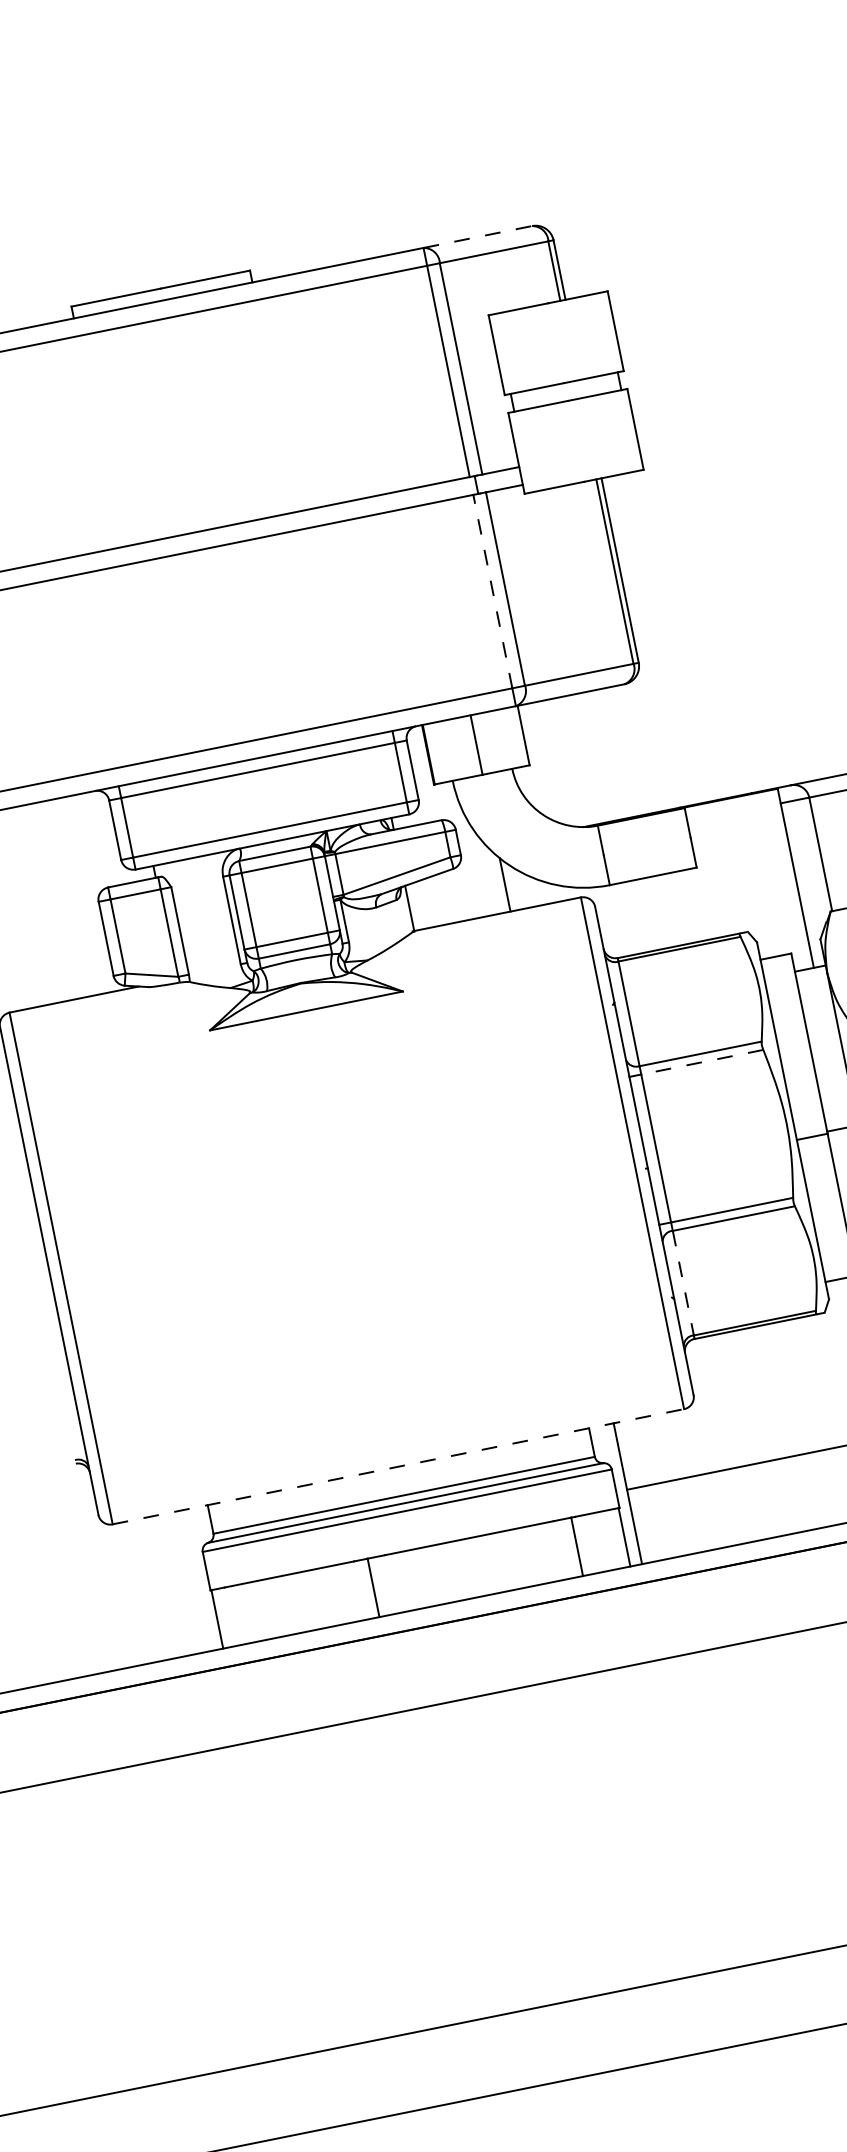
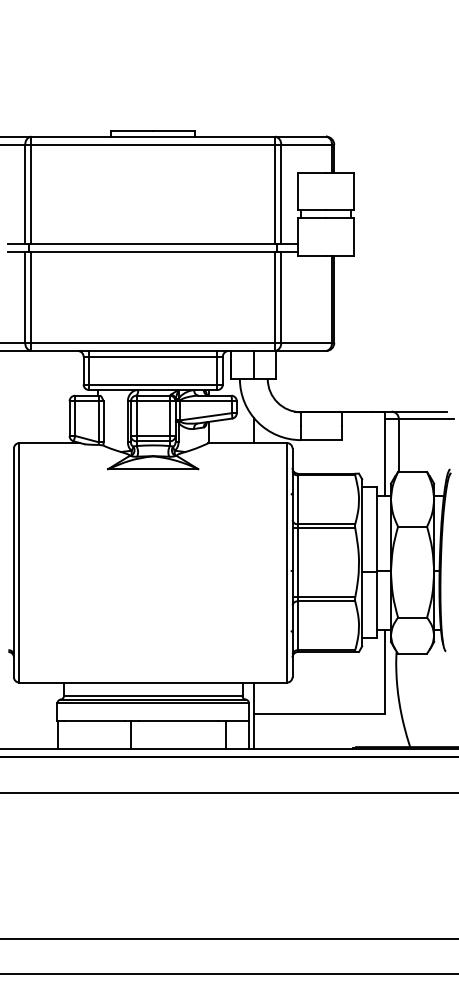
line: (479, 236) -> (301, 136), dashed -> solid
line: (493, 589) -> (275, 296), dashed -> solid
line: (702, 1062) -> (326, 528), dashed -> solid
line: (684, 1284) -> (298, 626), dashed -> solid
line: (398, 1466) -> (153, 682), dashed -> solid

